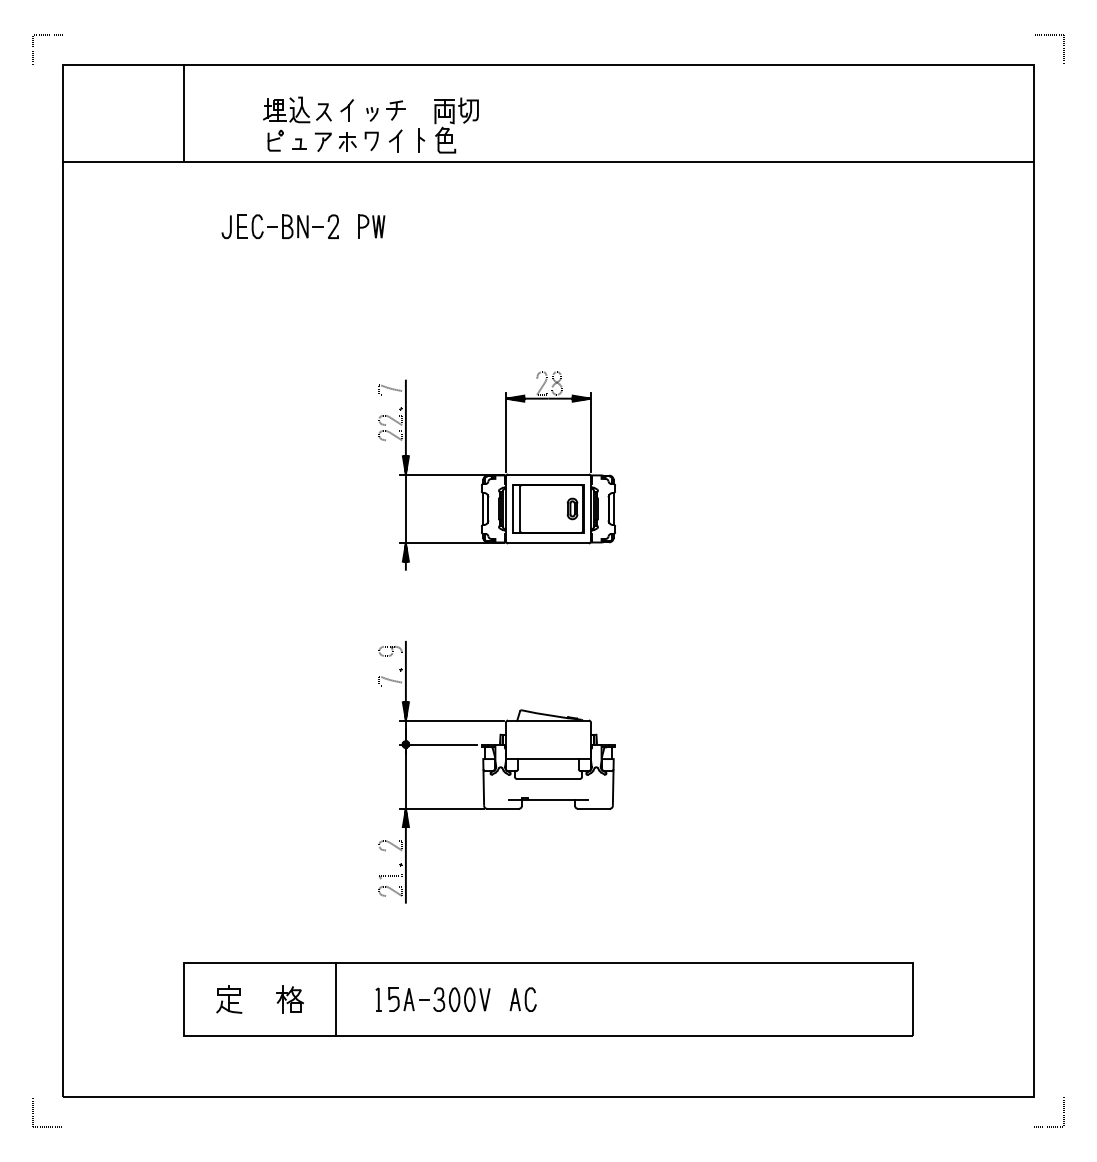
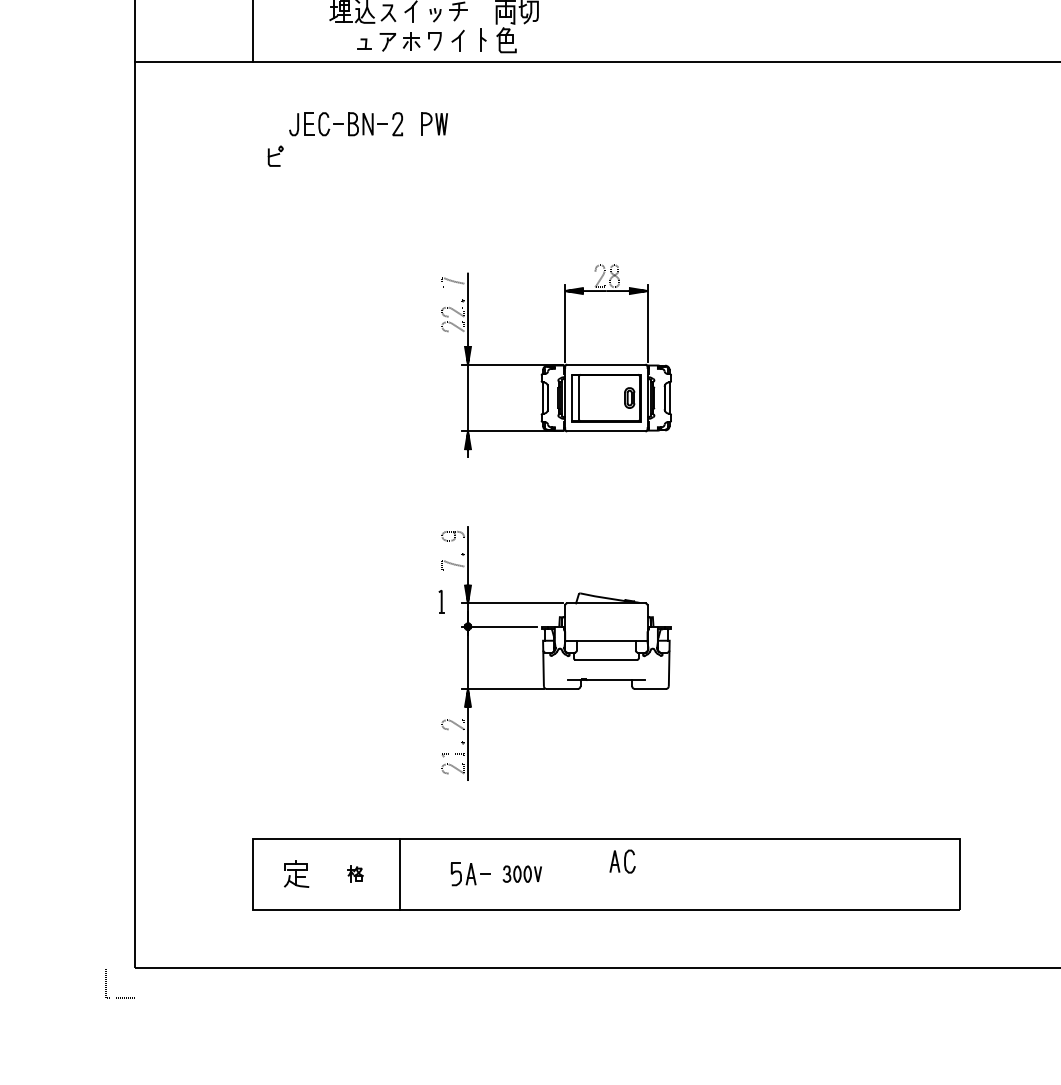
part: (275, 140) -> (275, 156), moved
part: (289, 999) -> (355, 874), size x0.6
part: (378, 999) -> (441, 601), moved
part: (461, 999) -> (521, 874), size x0.7
part: (522, 999) -> (621, 861), moved

